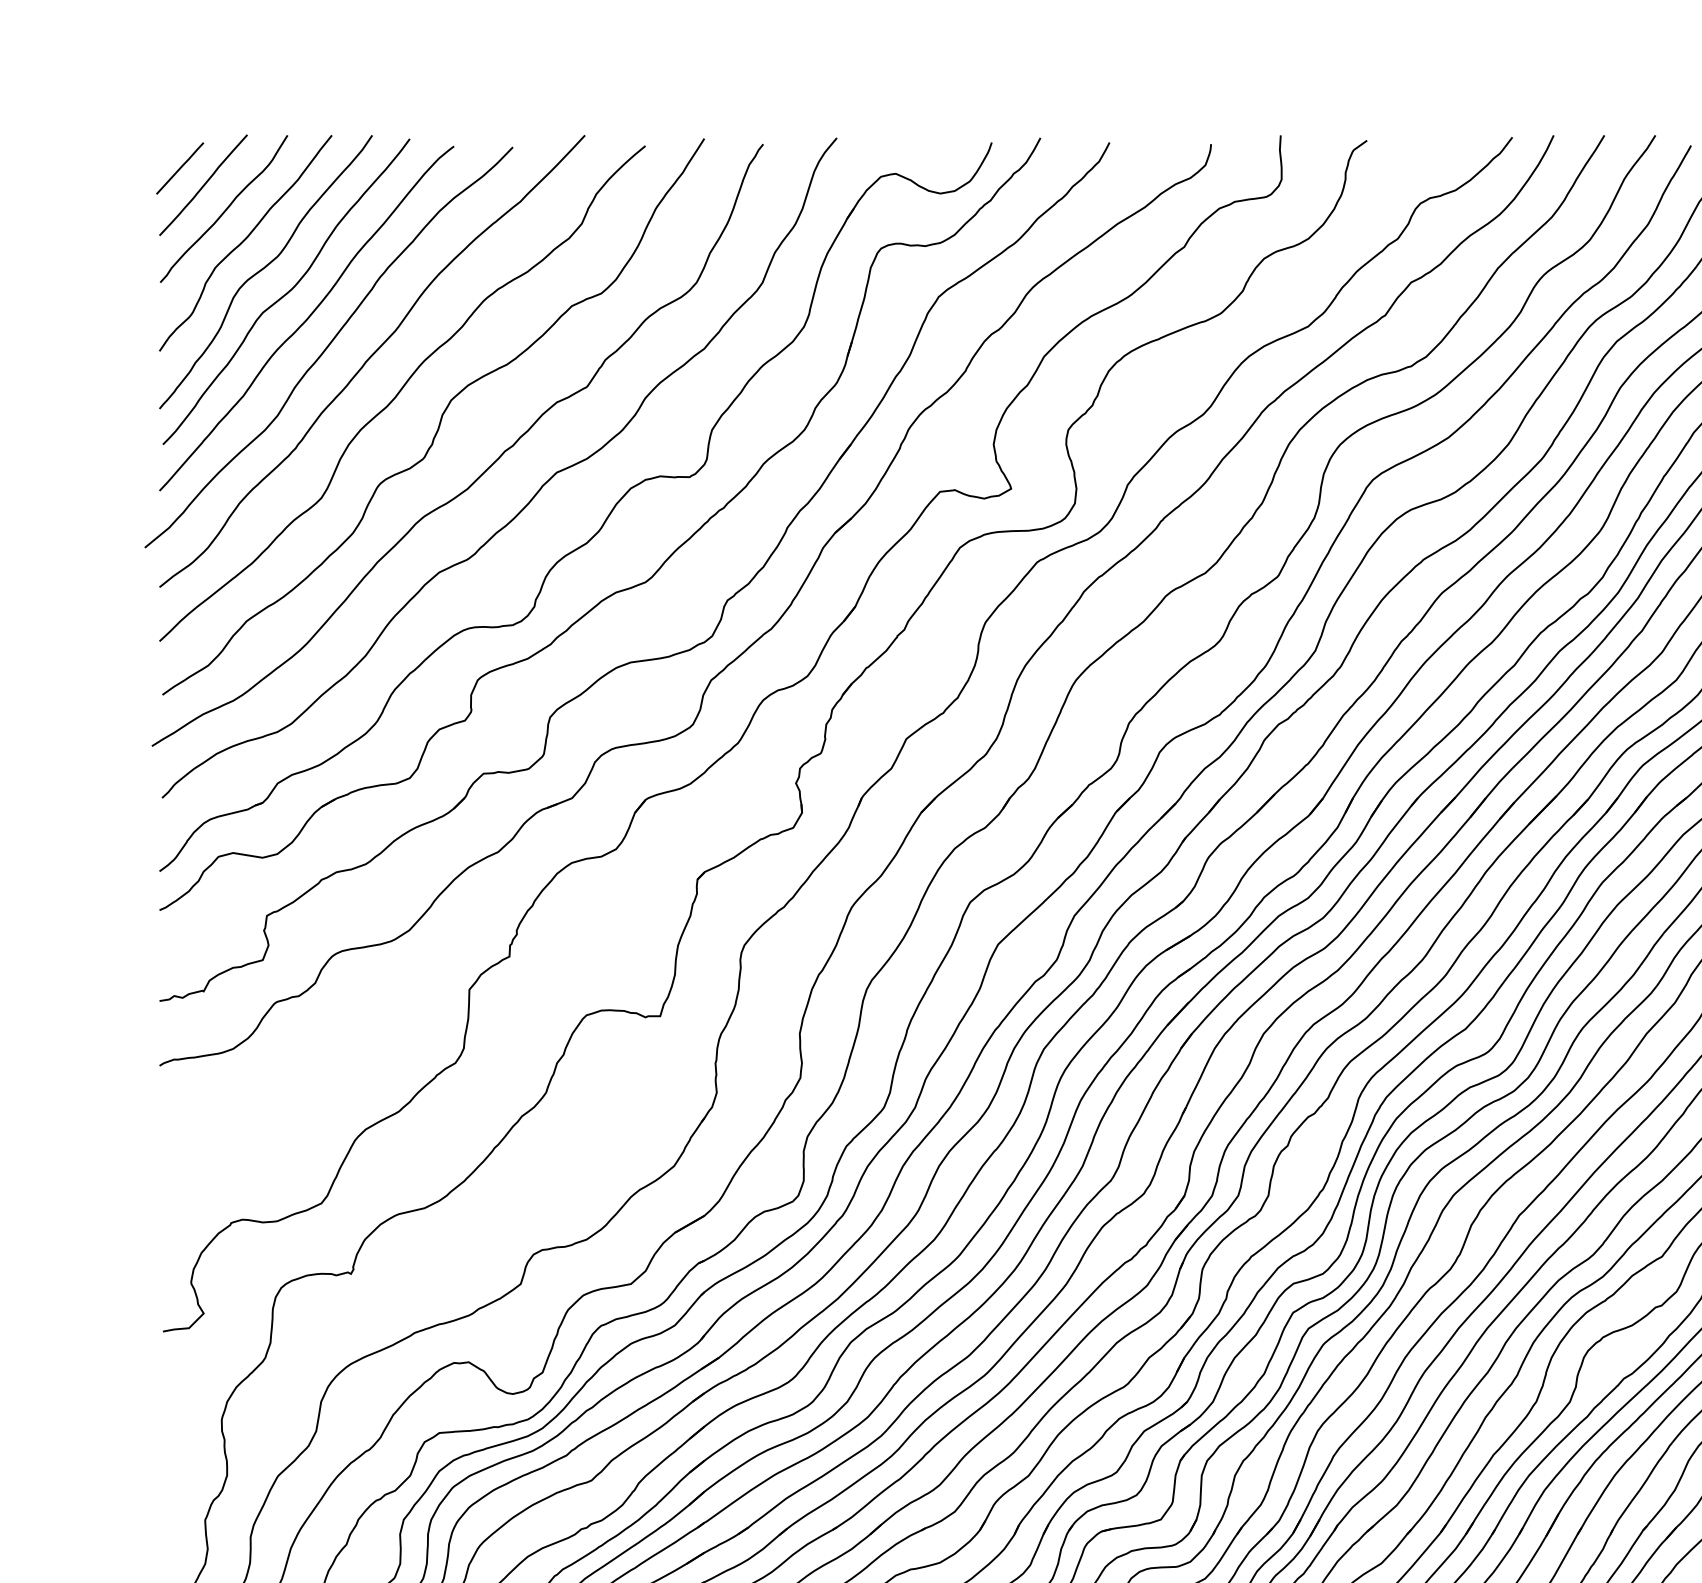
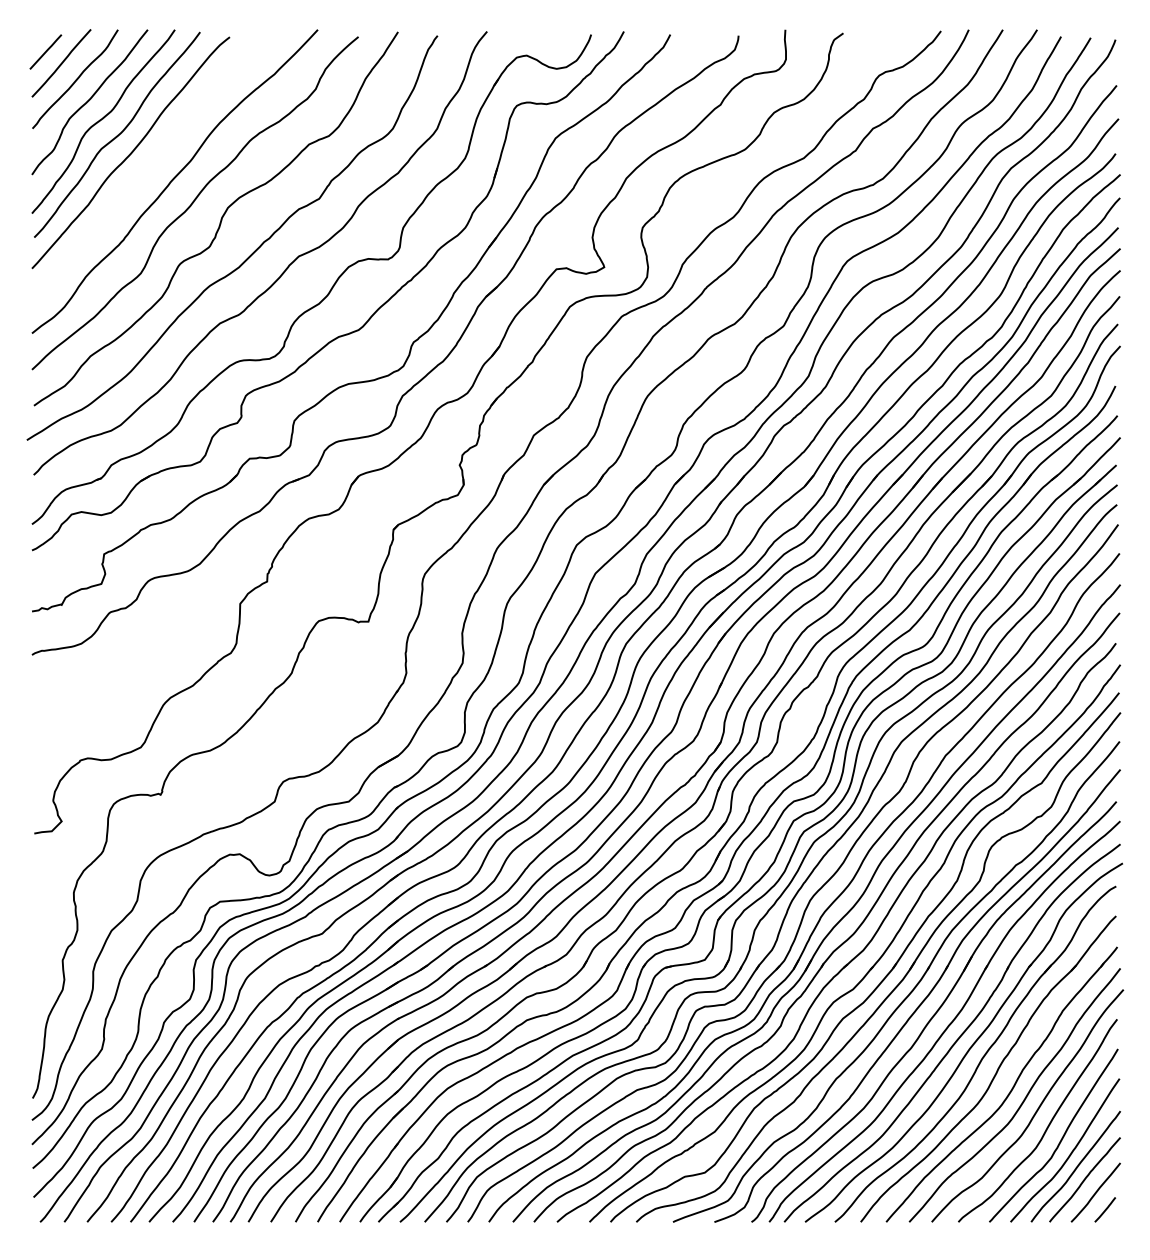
curve: (328, 347) -> (145, 172), removed

